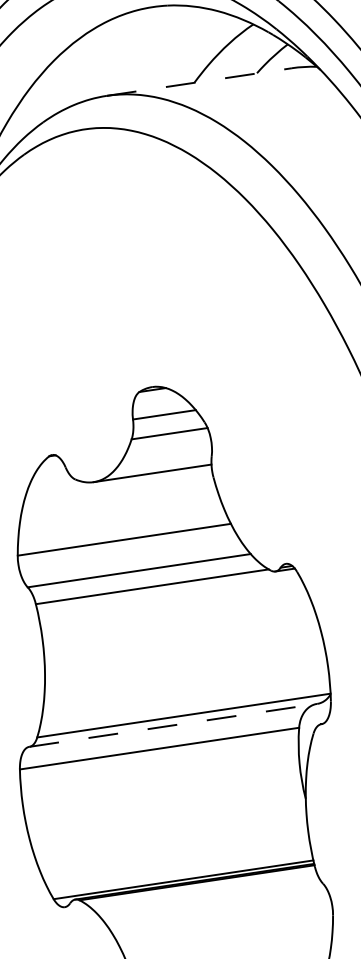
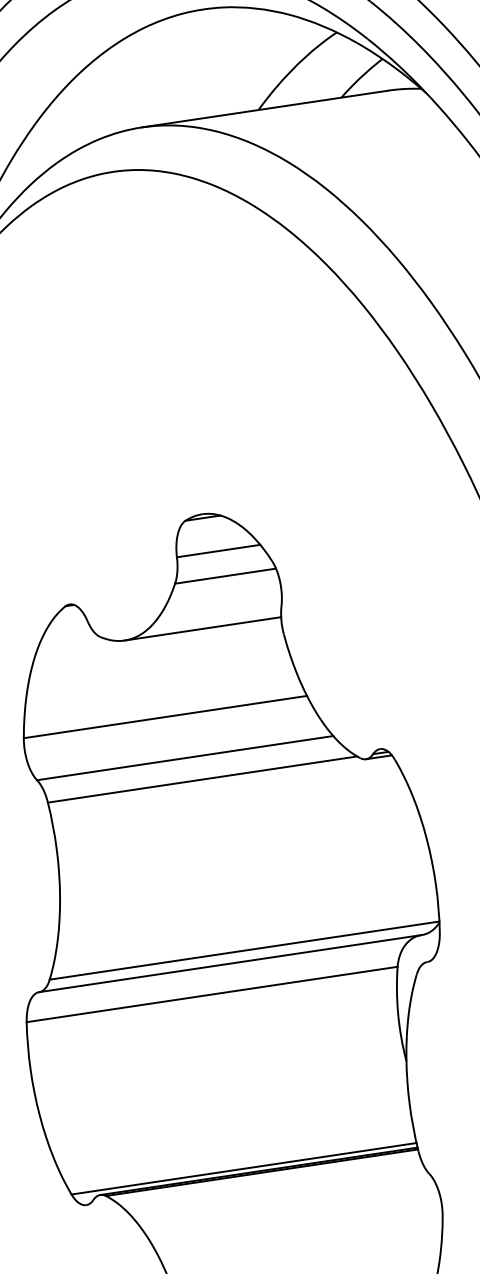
line: (199, 82) -> (265, 109), dashed -> solid
line: (173, 725) -> (230, 963), dashed -> solid

